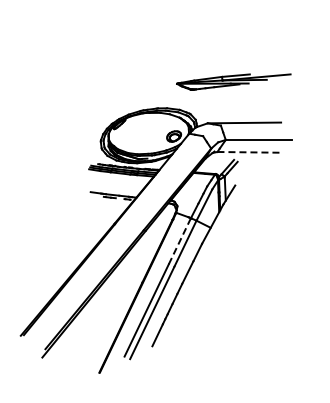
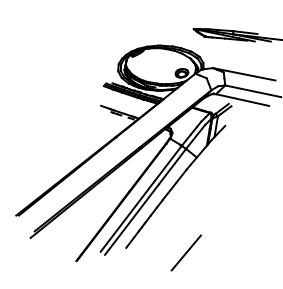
line: (249, 152) -> (243, 100), dashed -> solid
line: (179, 241) -> (167, 163), dashed -> solid
line: (220, 337) -> (185, 252), added

